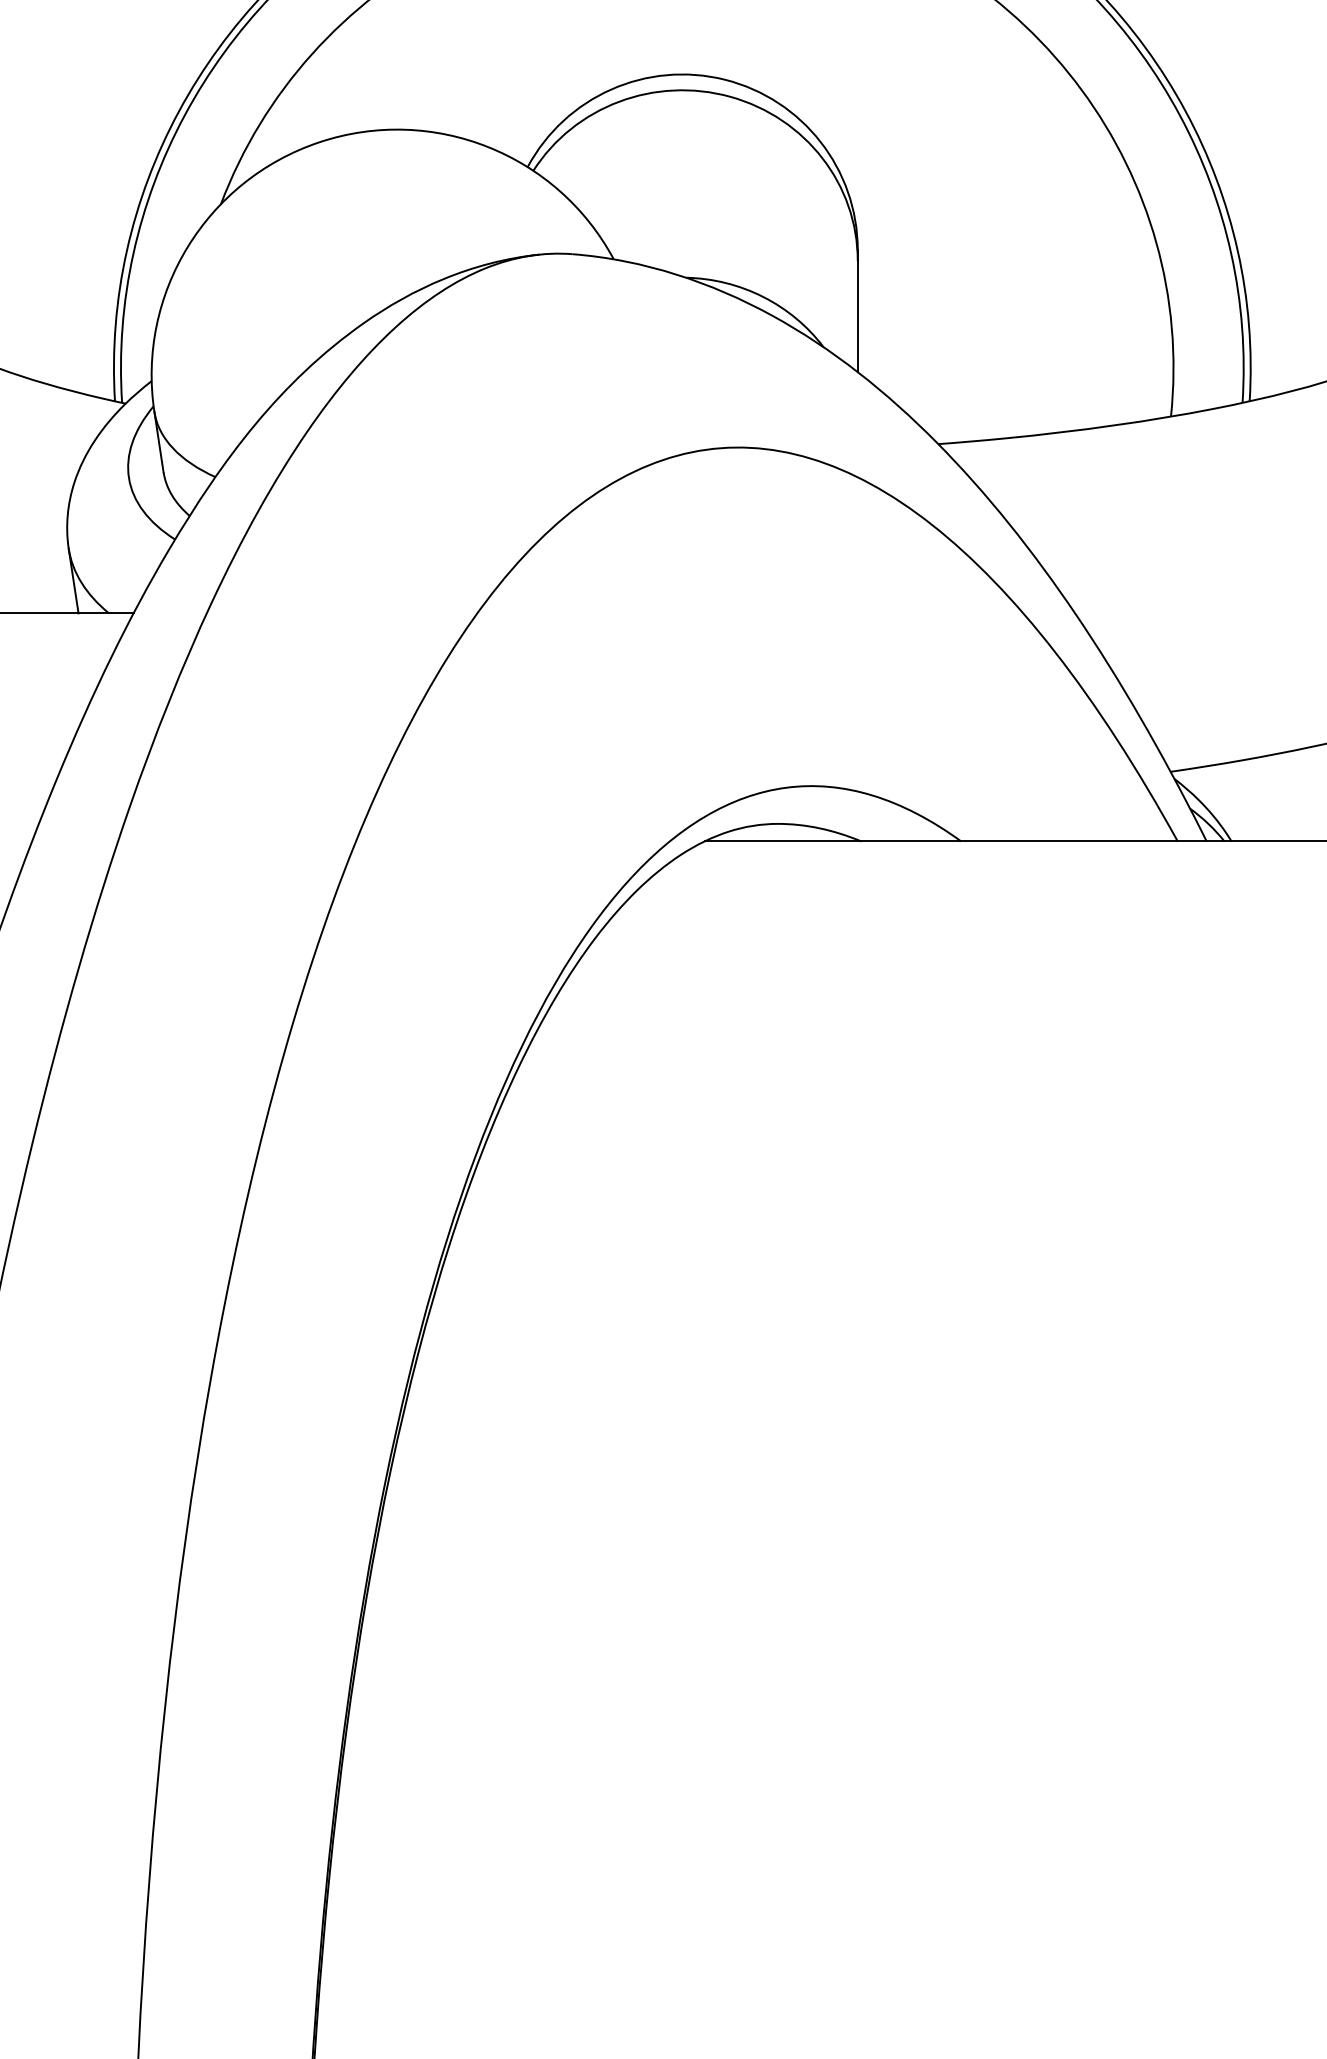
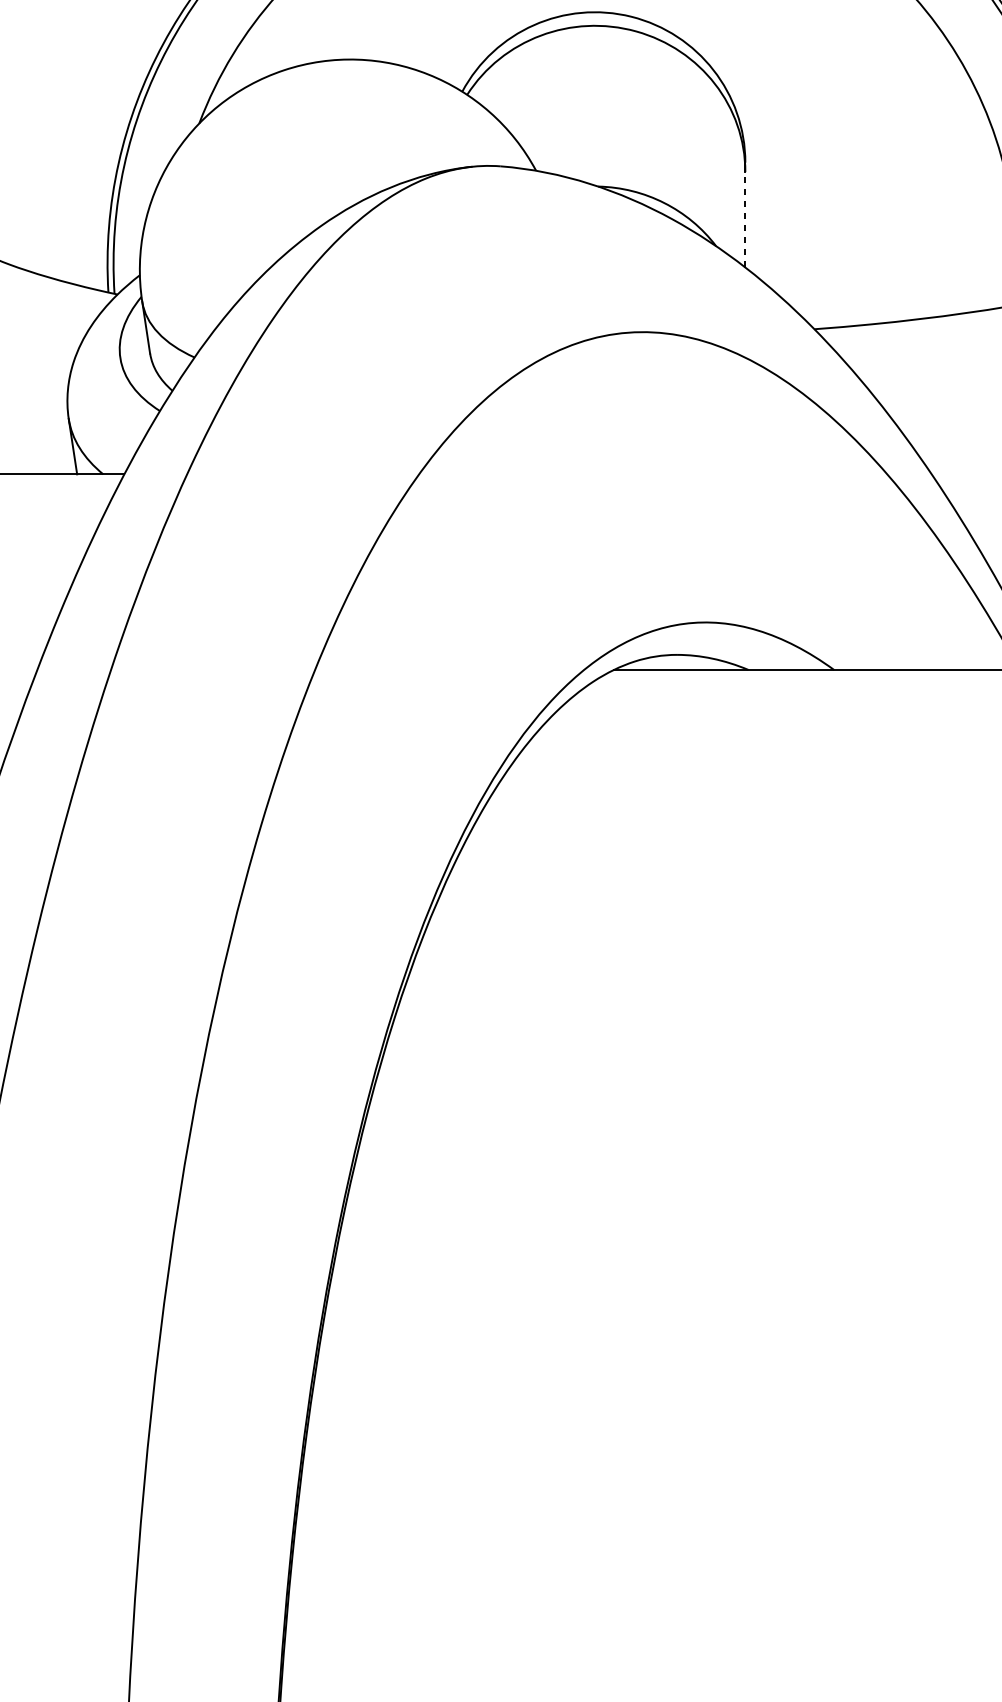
line: (857, 316) -> (745, 219), solid -> dashed

